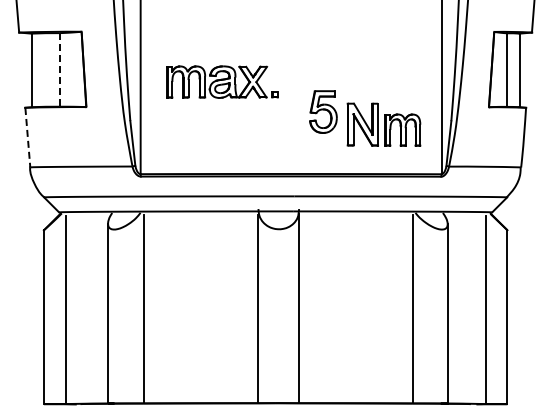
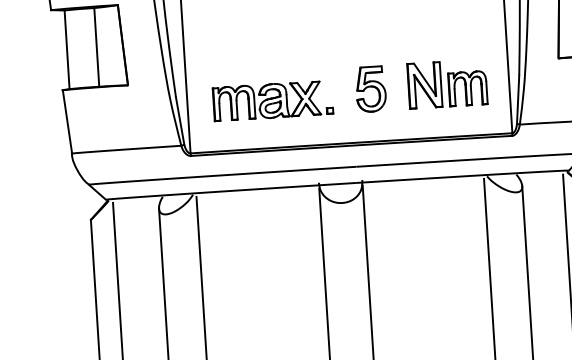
line: (59, 69) -> (96, 46), dashed -> solid
part: (222, 81) -> (272, 100), moved
part: (323, 111) -> (370, 88), moved
line: (27, 137) -> (67, 121), dashed -> solid

